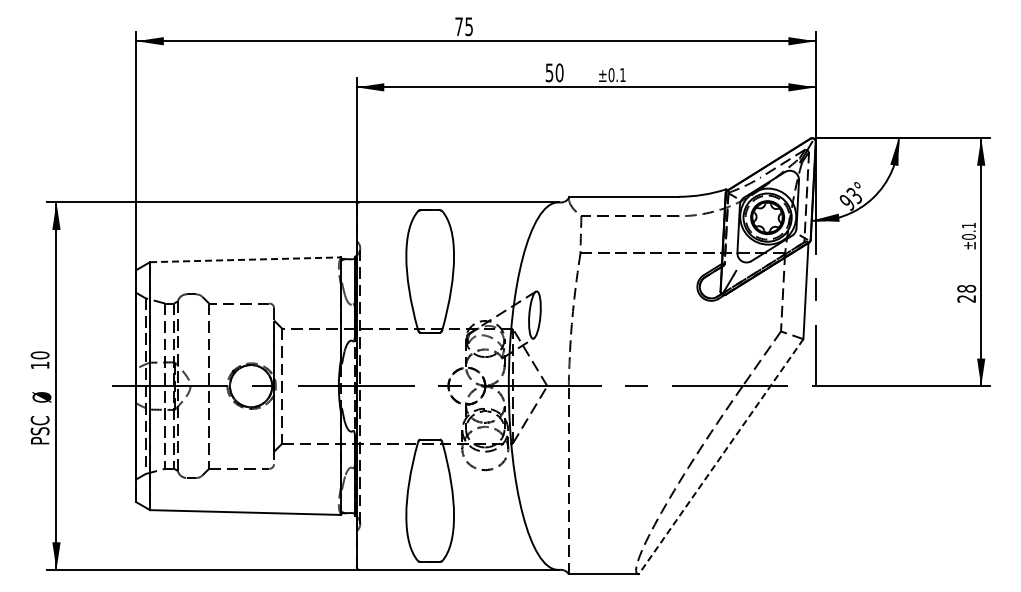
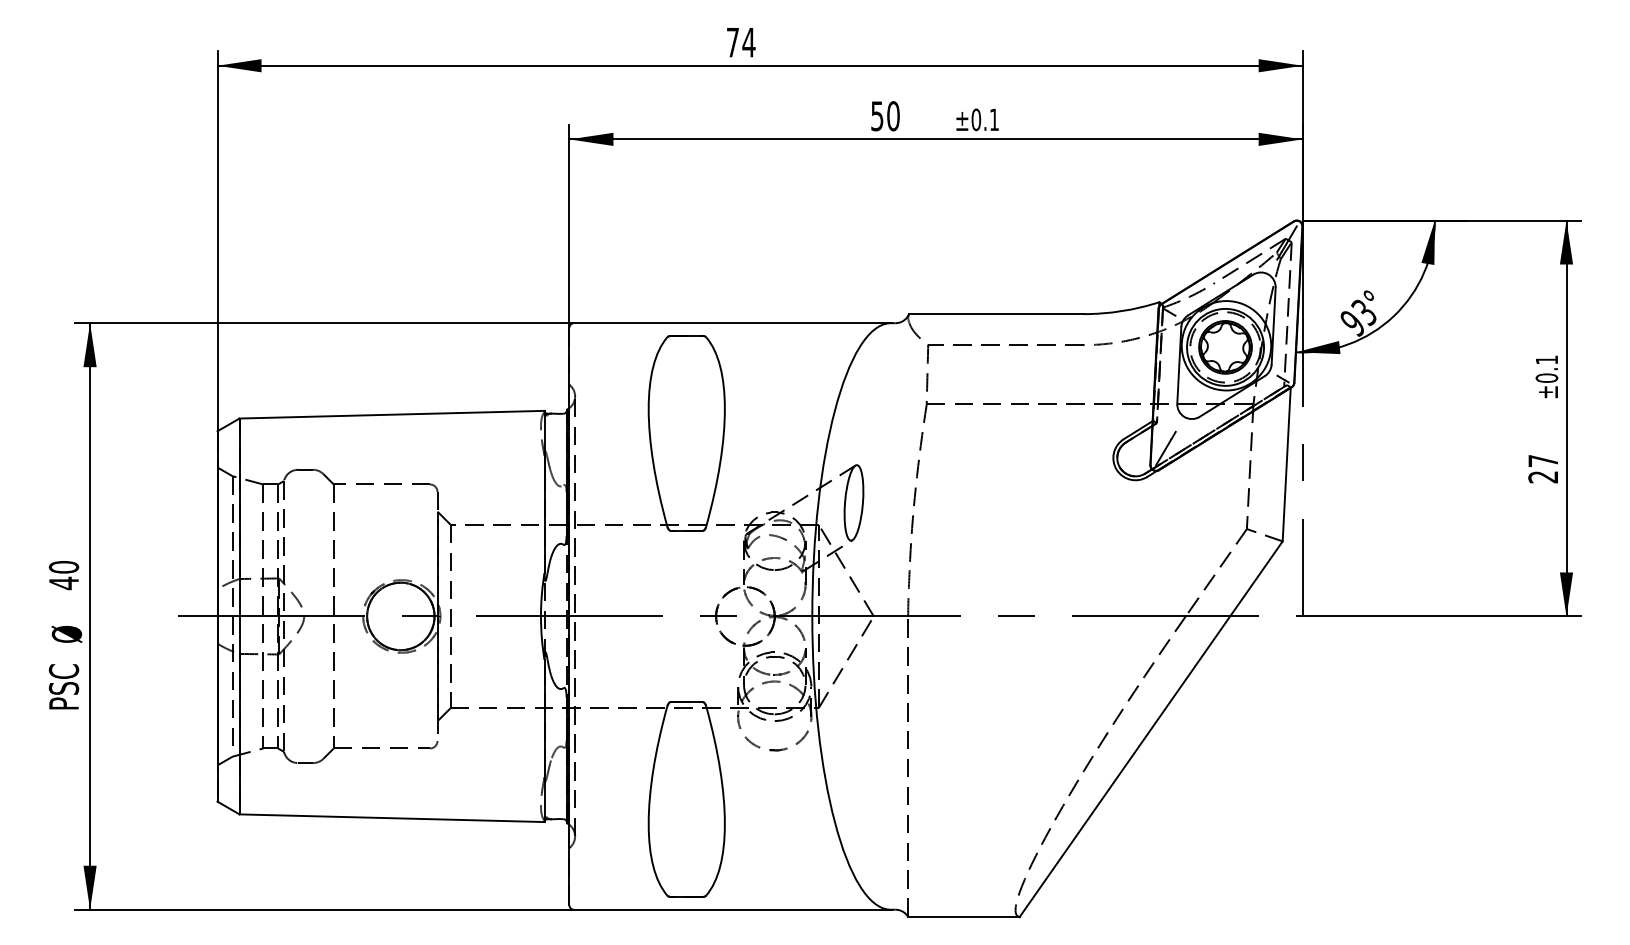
text: (469, 26) -> (749, 42), 75 -> 74
line: (245, 259) -> (391, 414), dashed -> solid
text: (966, 288) -> (1543, 460), 28 -> 27
text: (40, 365) -> (64, 583), 10 -> 40
line: (721, 456) -> (1151, 728), dashed -> solid

